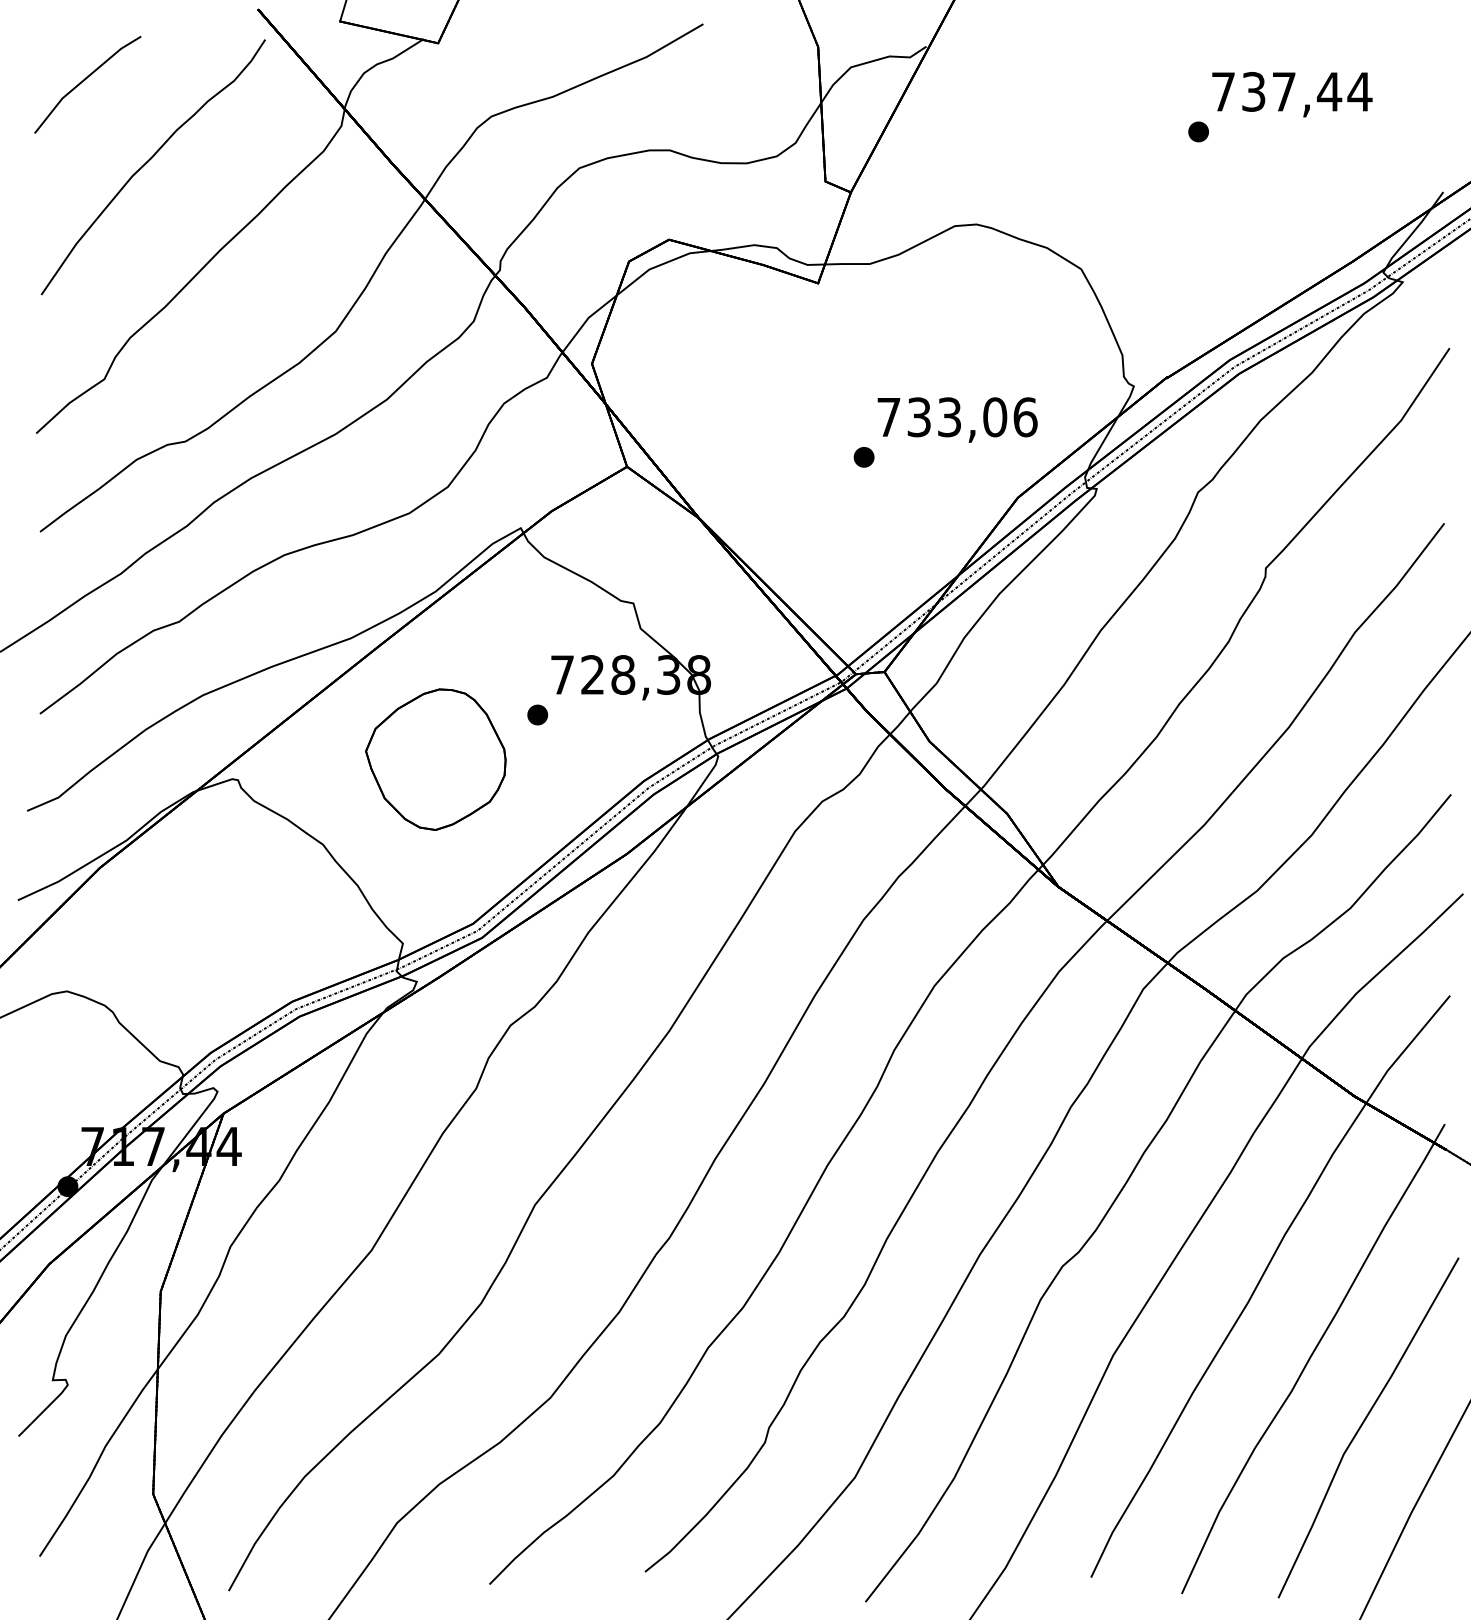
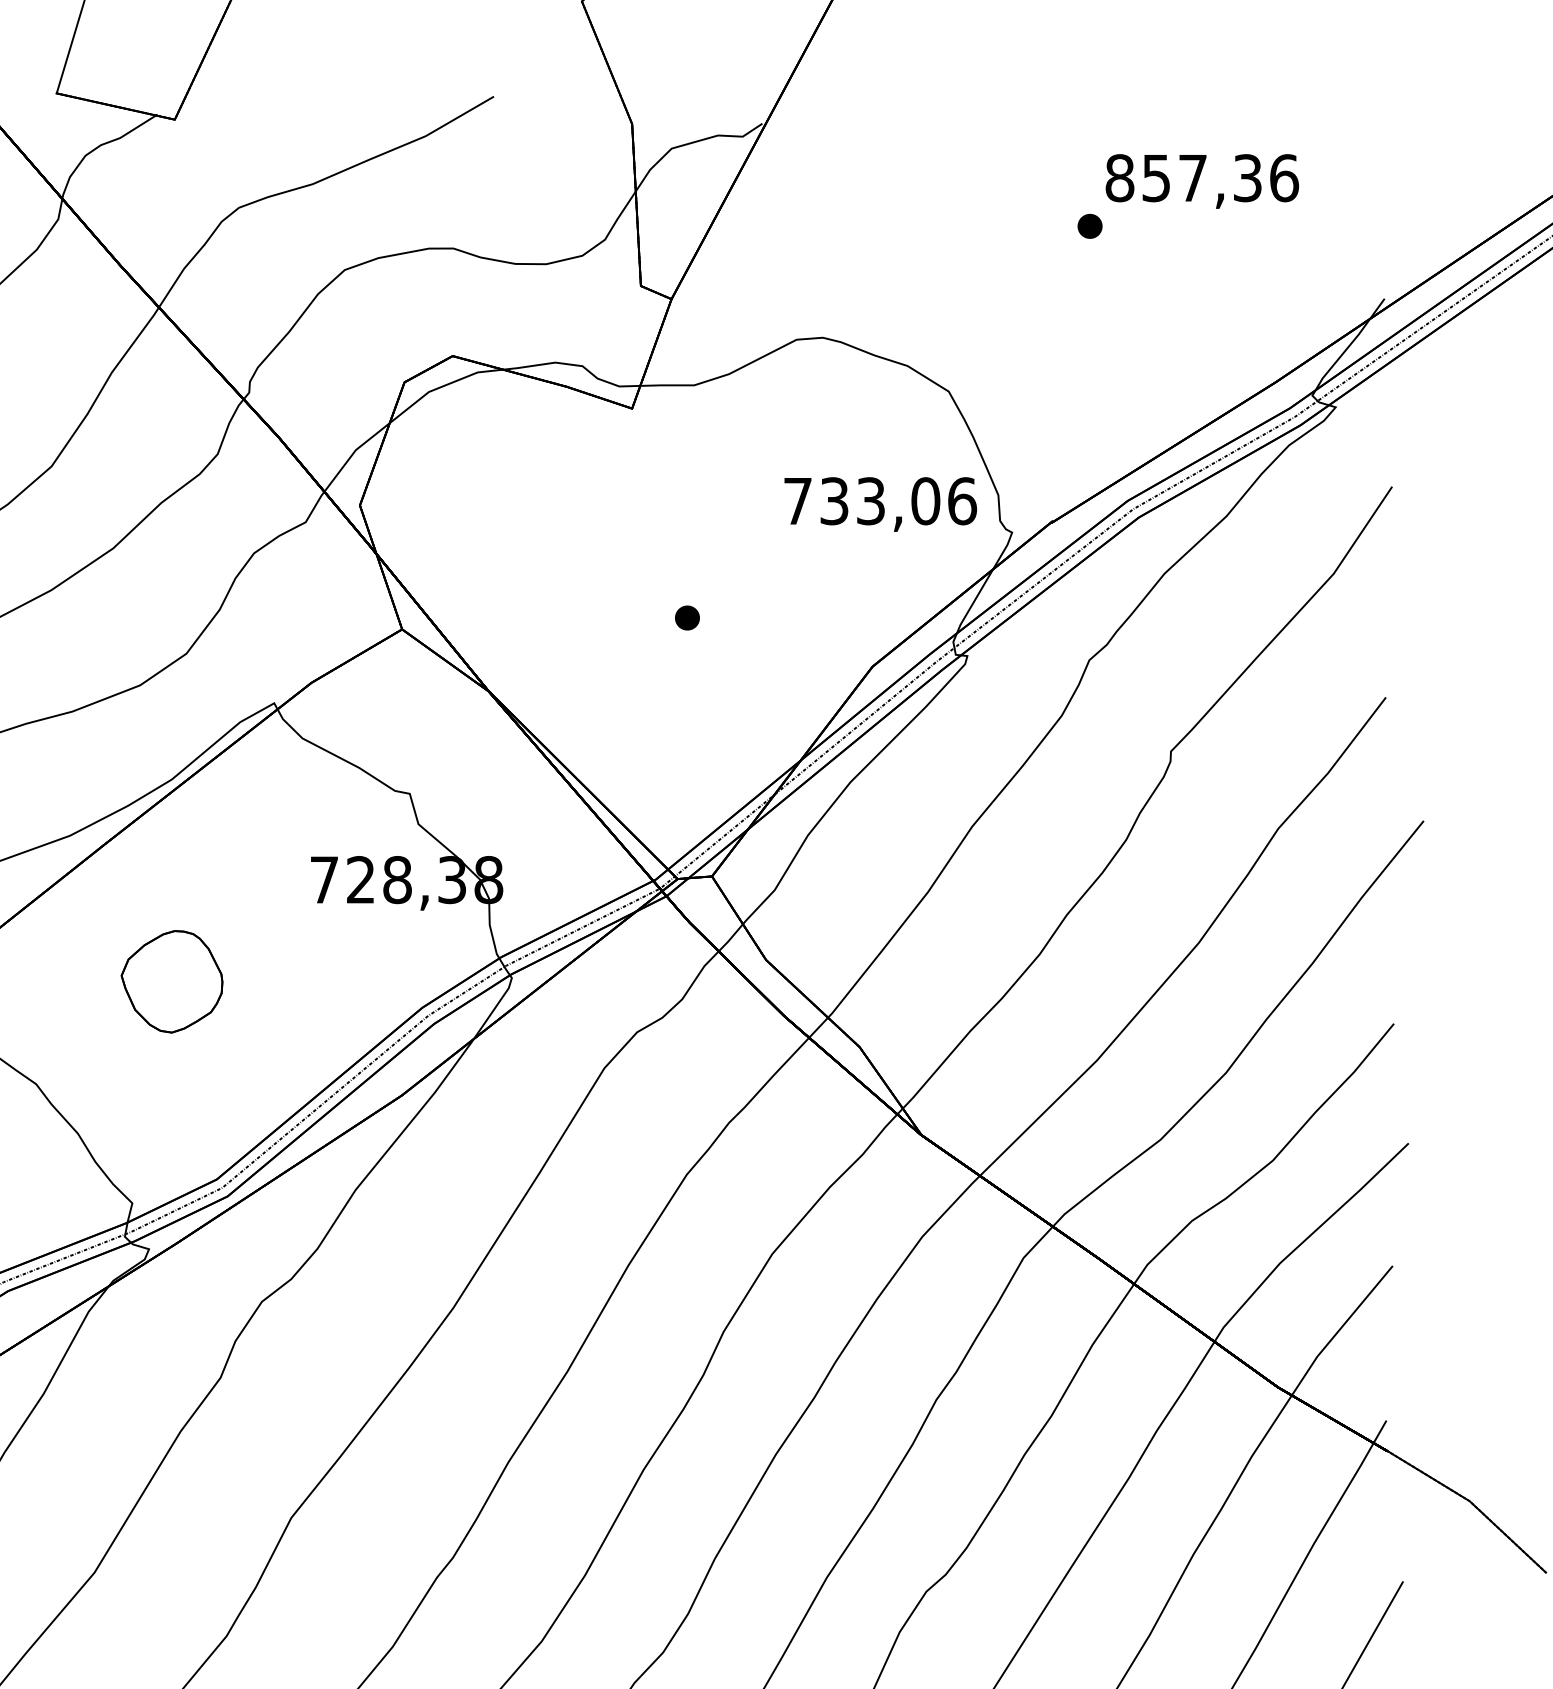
text: (1291, 91) -> (1201, 177), 737,44 -> 857,36
text: (957, 419) -> (880, 503), moved
part: (537, 714) -> (294, 927), removed
part: (435, 759) -> (171, 981), size x0.6

